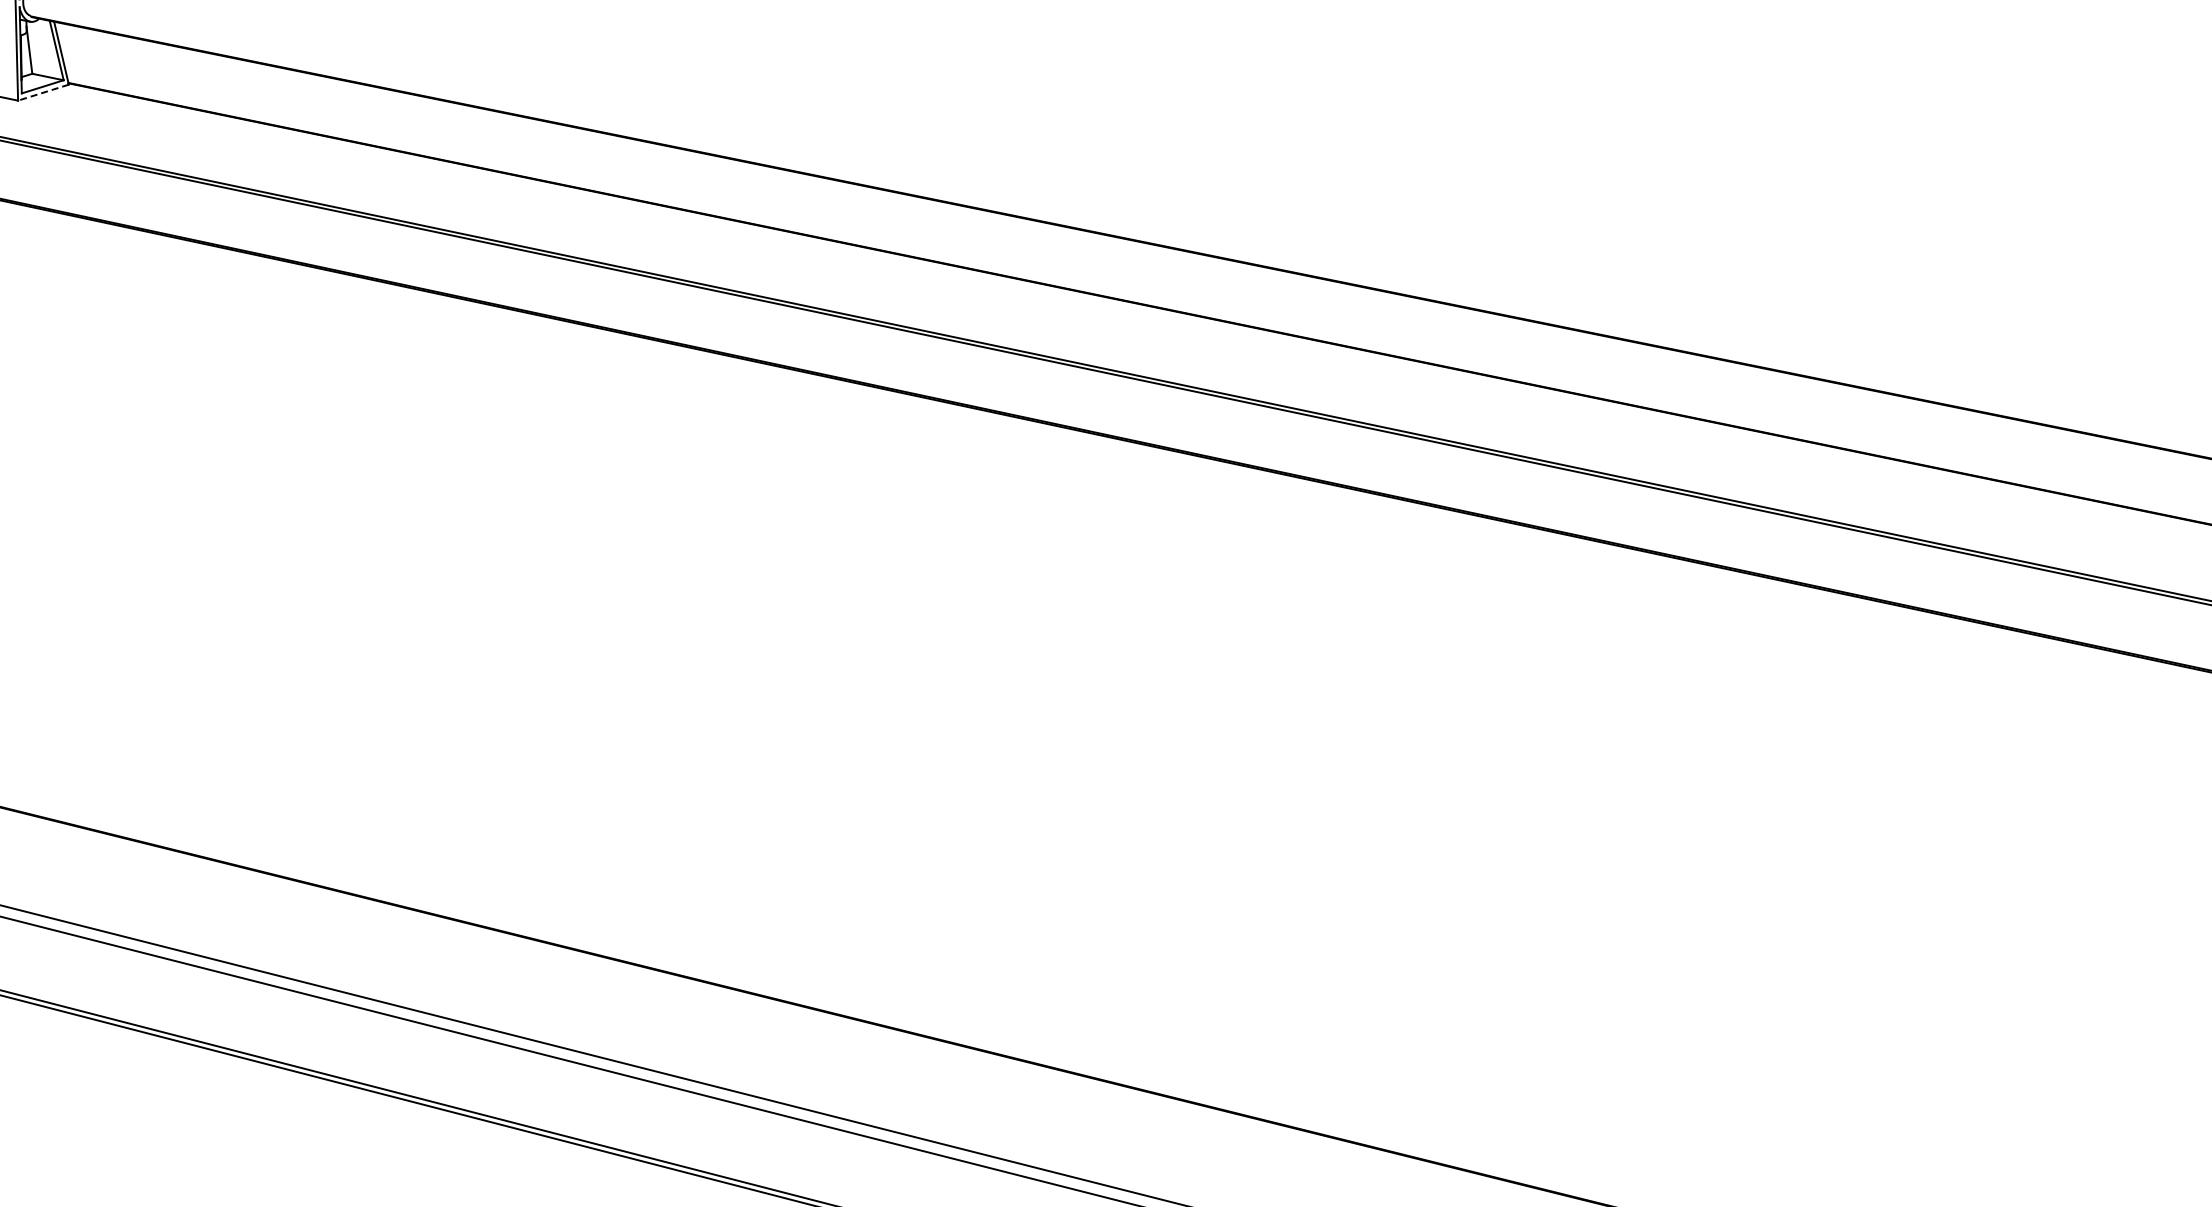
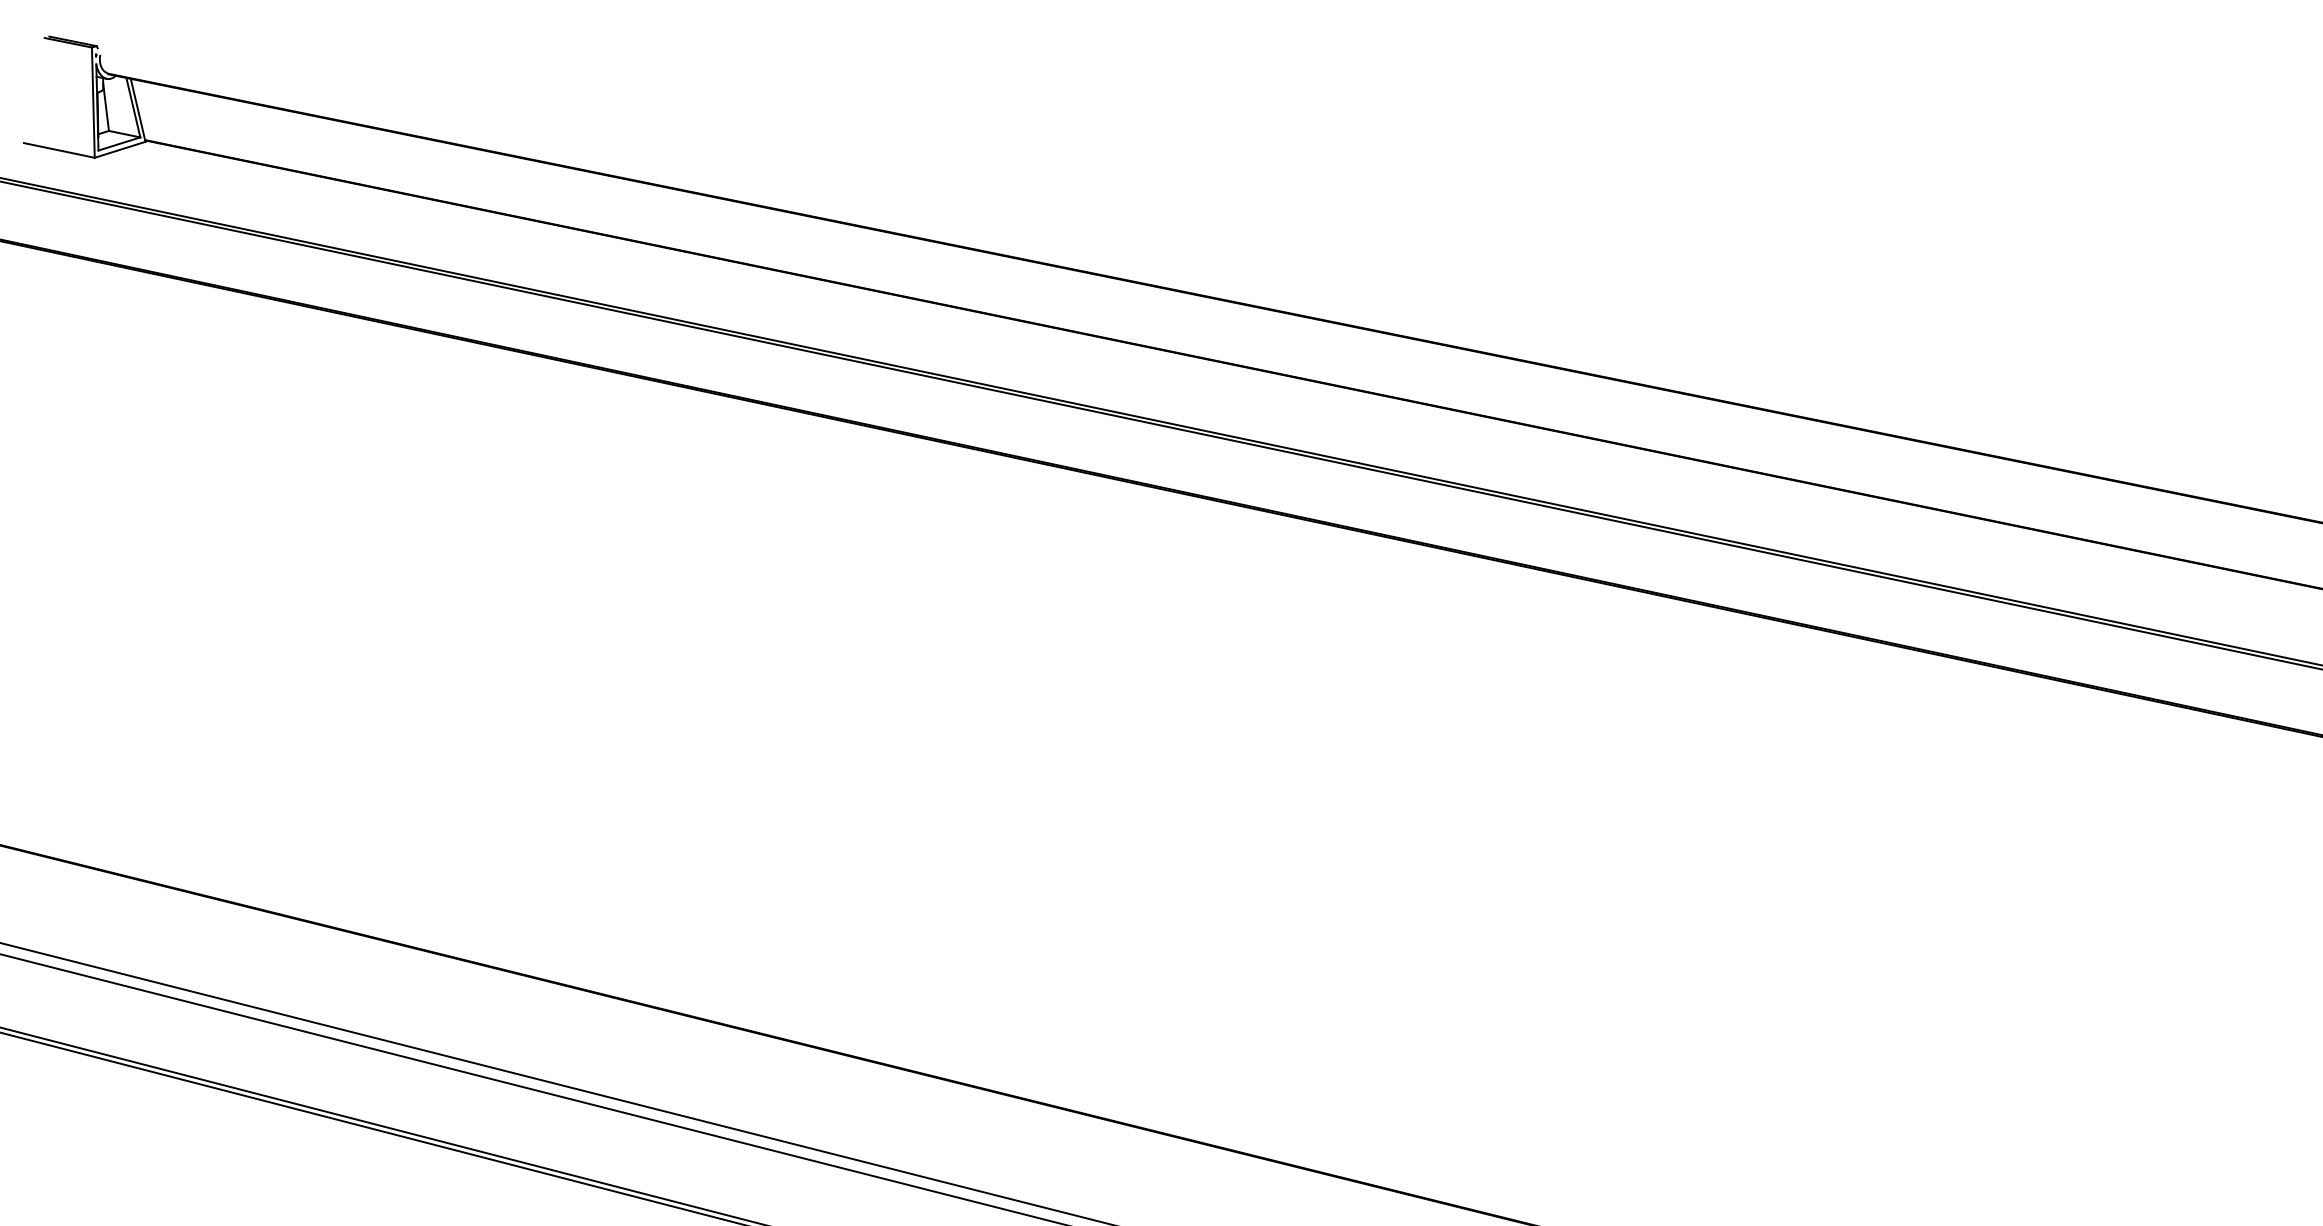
line: (43, 92) -> (120, 149), dashed -> solid

